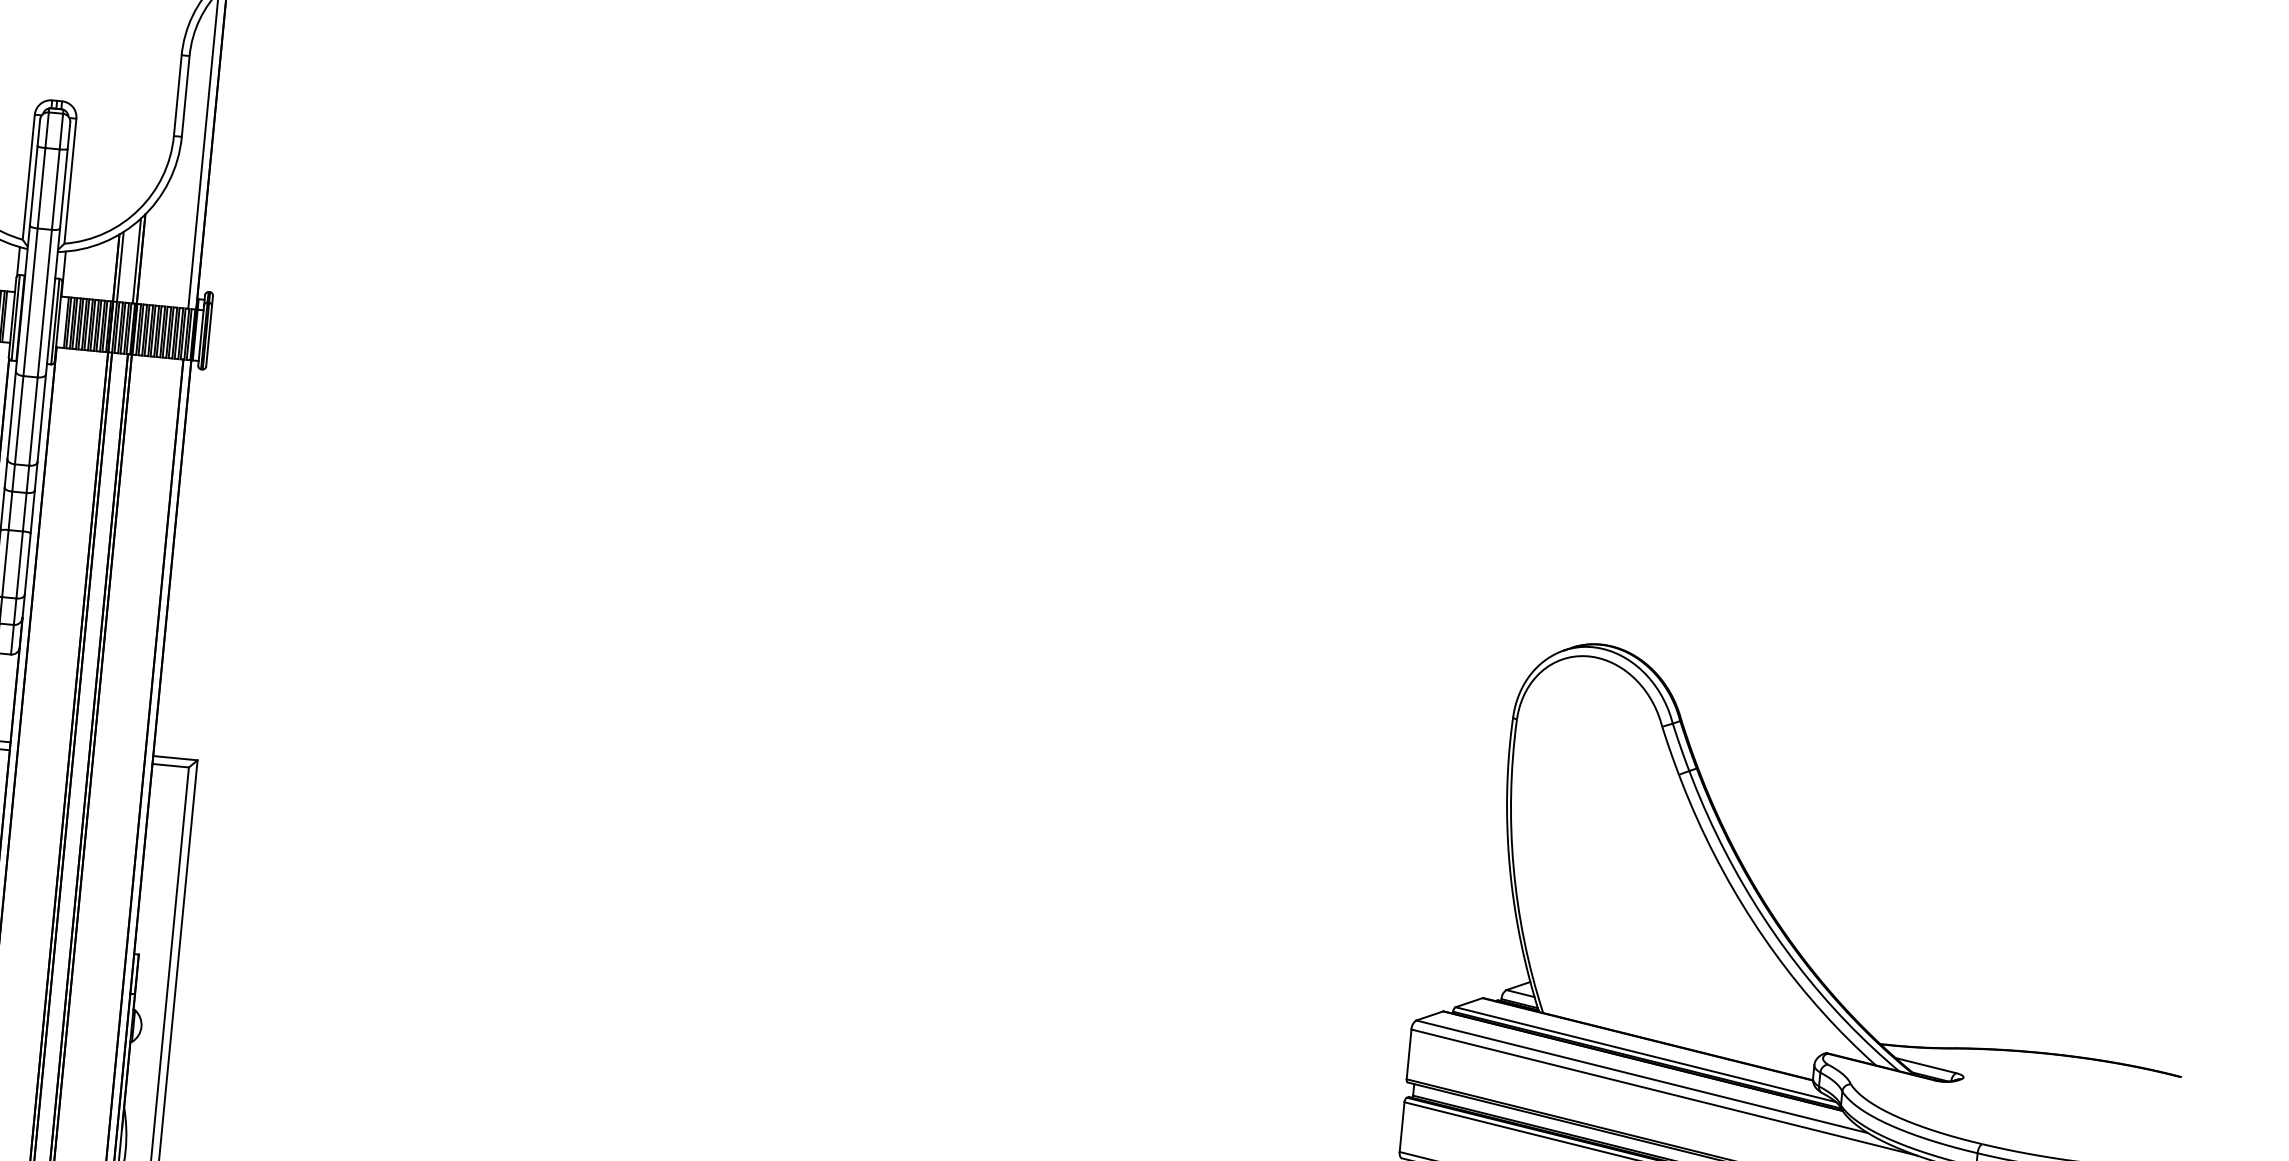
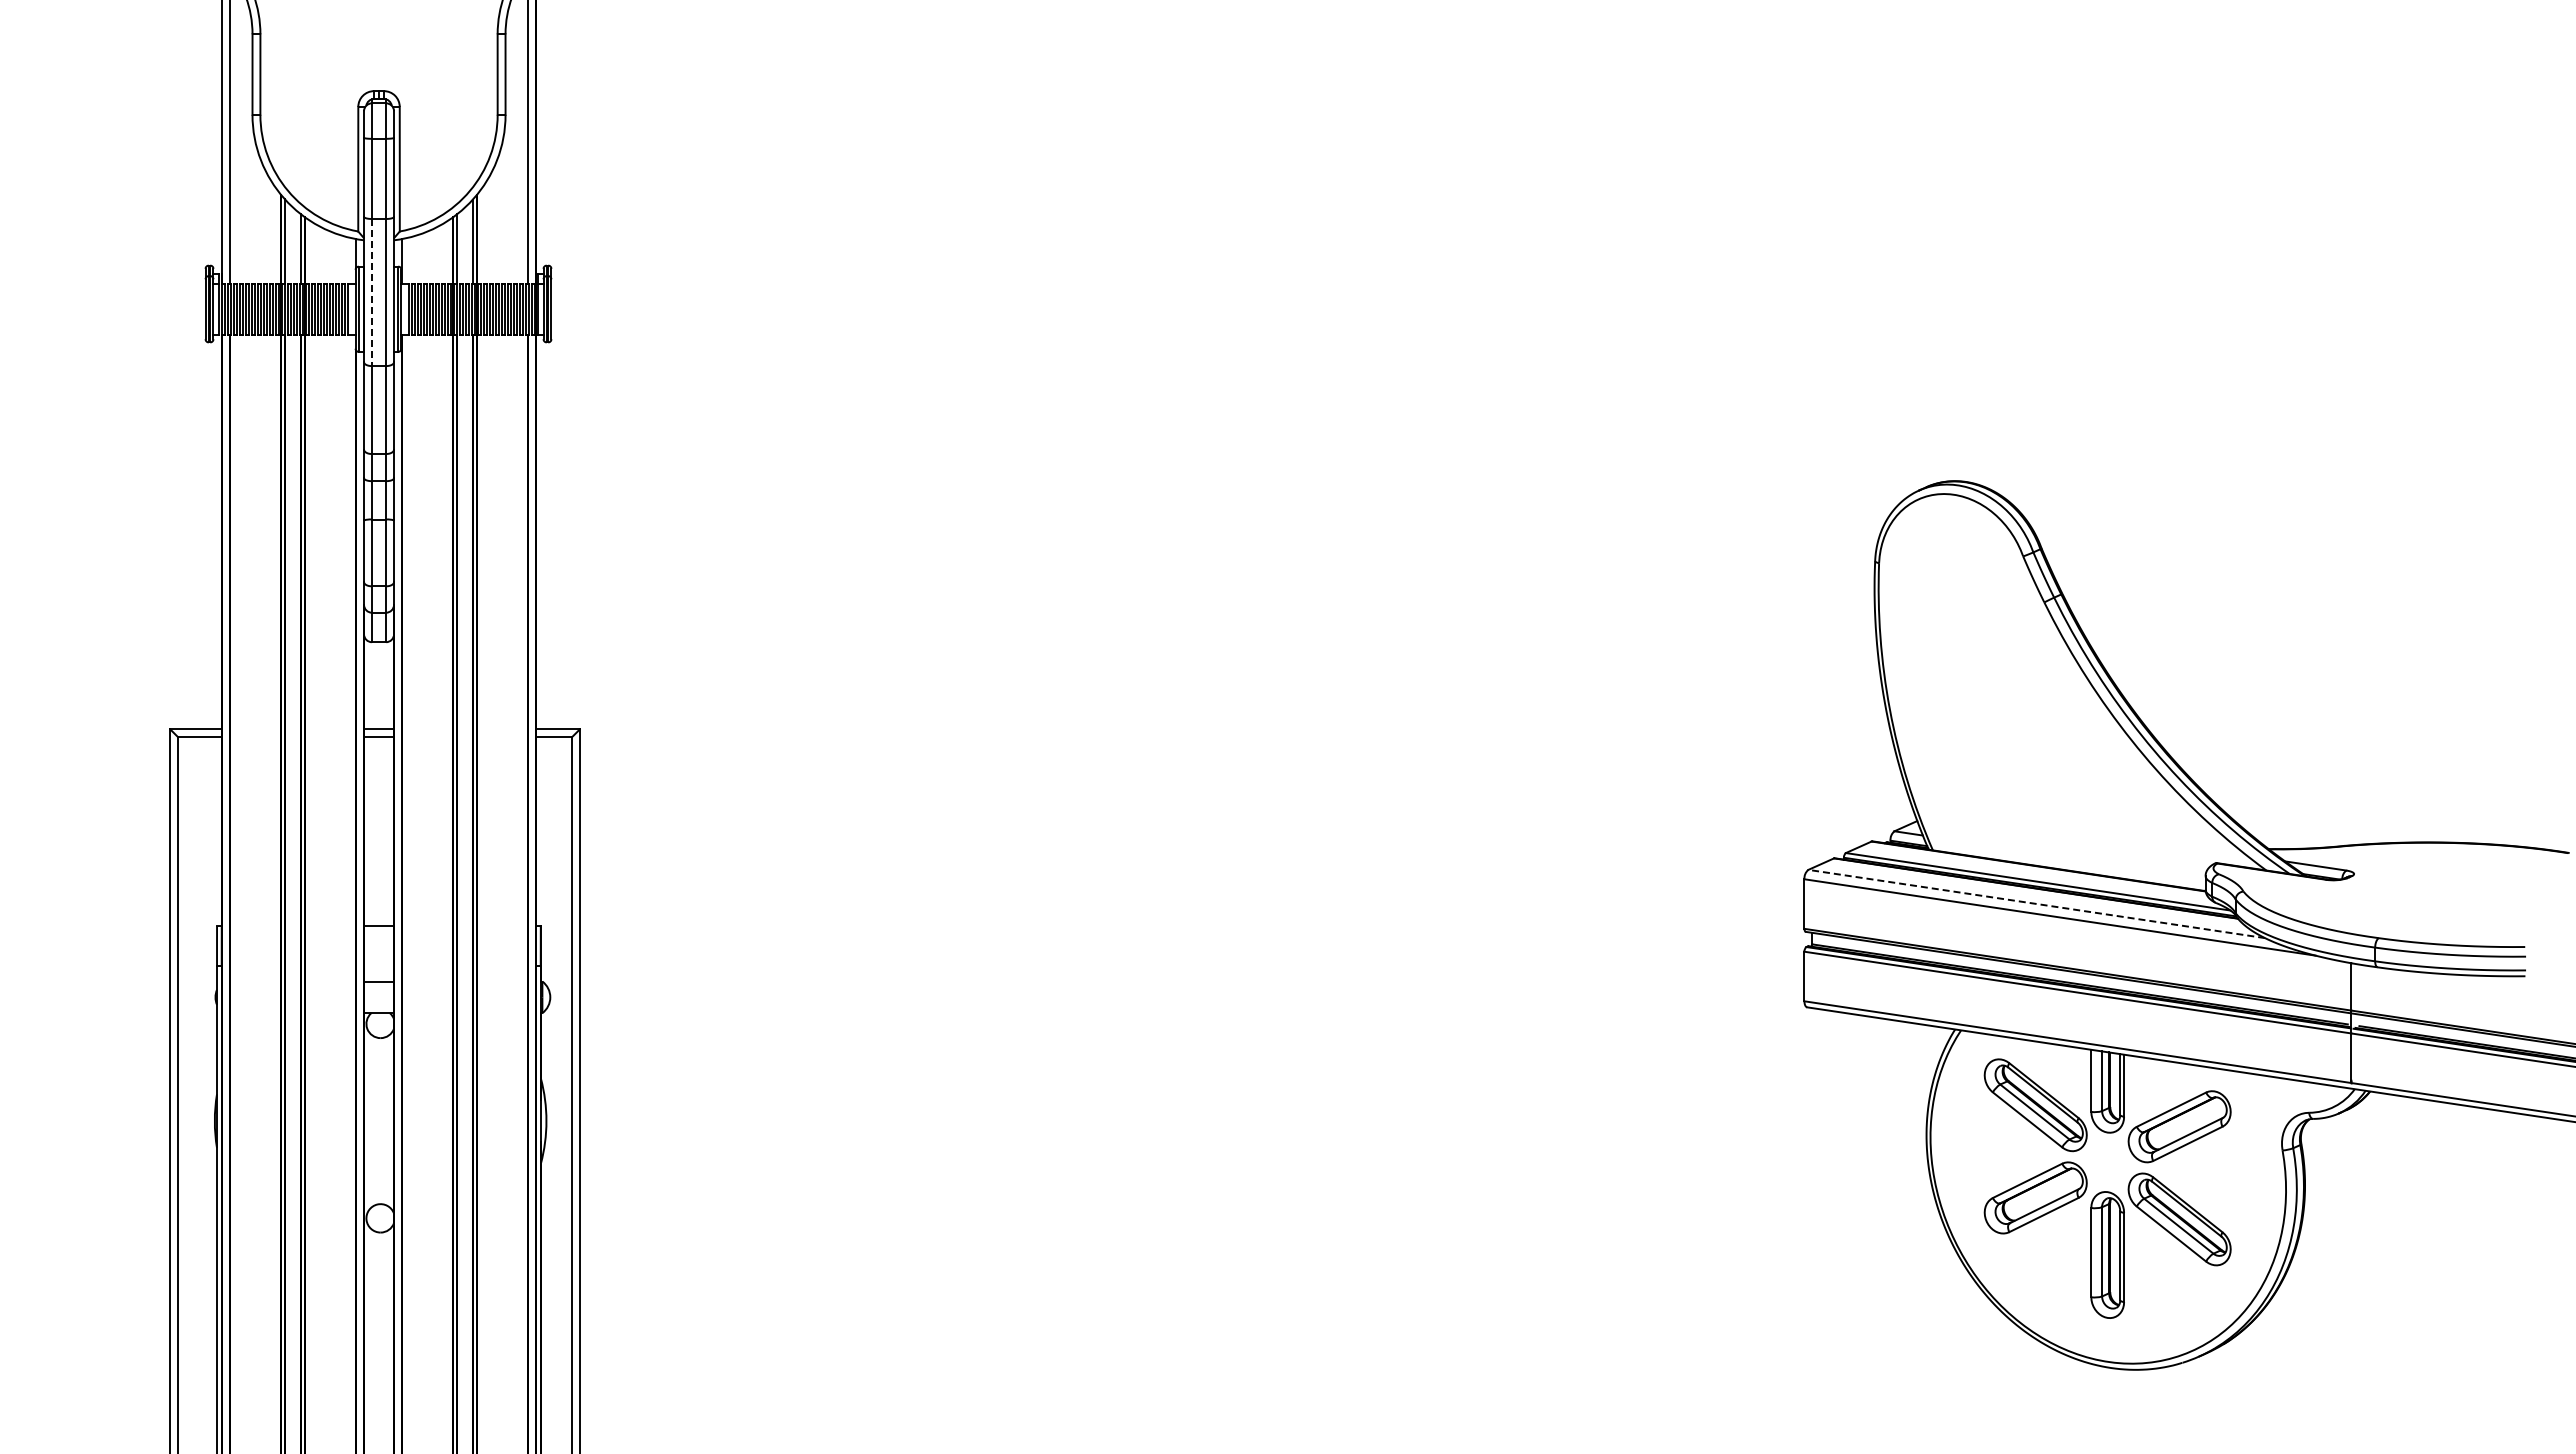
line: (30, 302) -> (371, 292), solid -> dashed
line: (1641, 1077) -> (2036, 904), solid -> dashed

